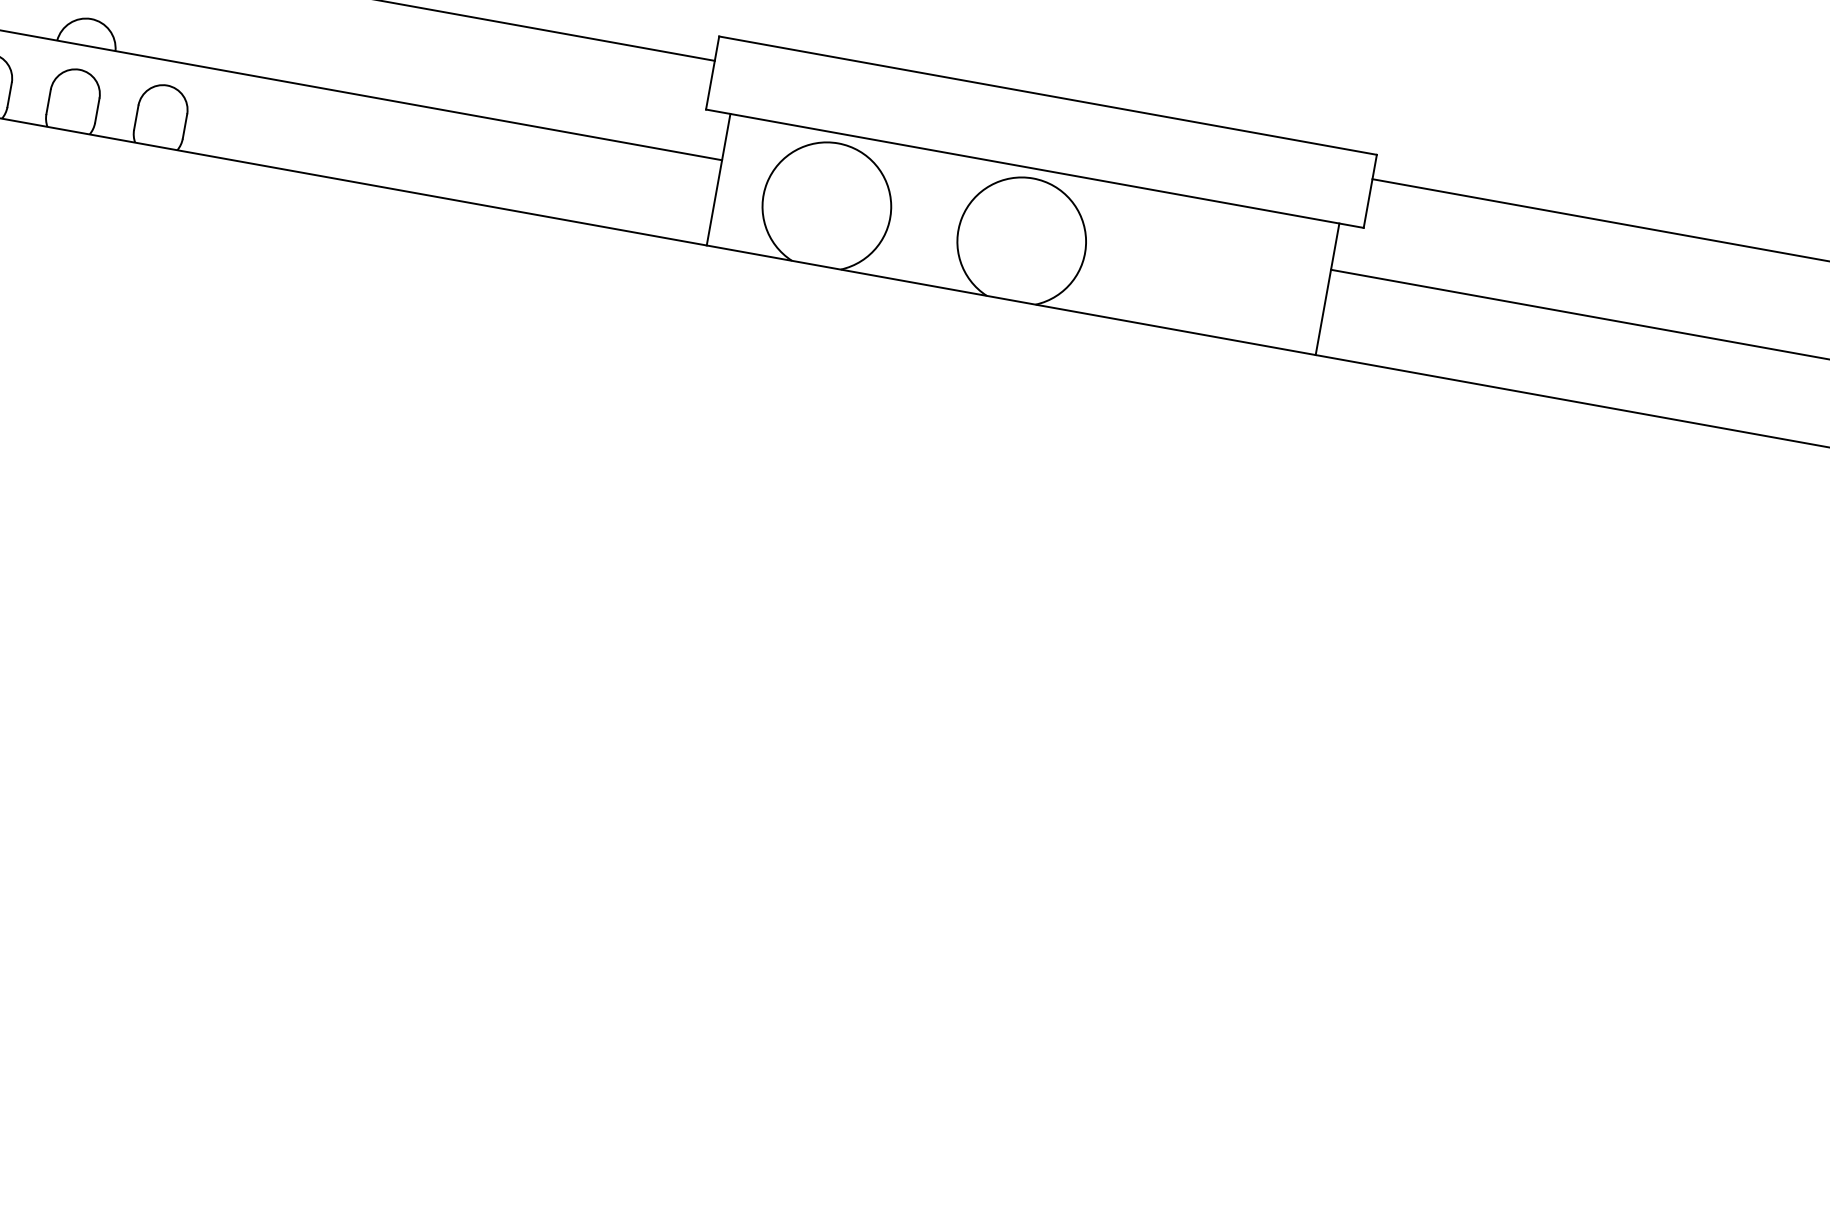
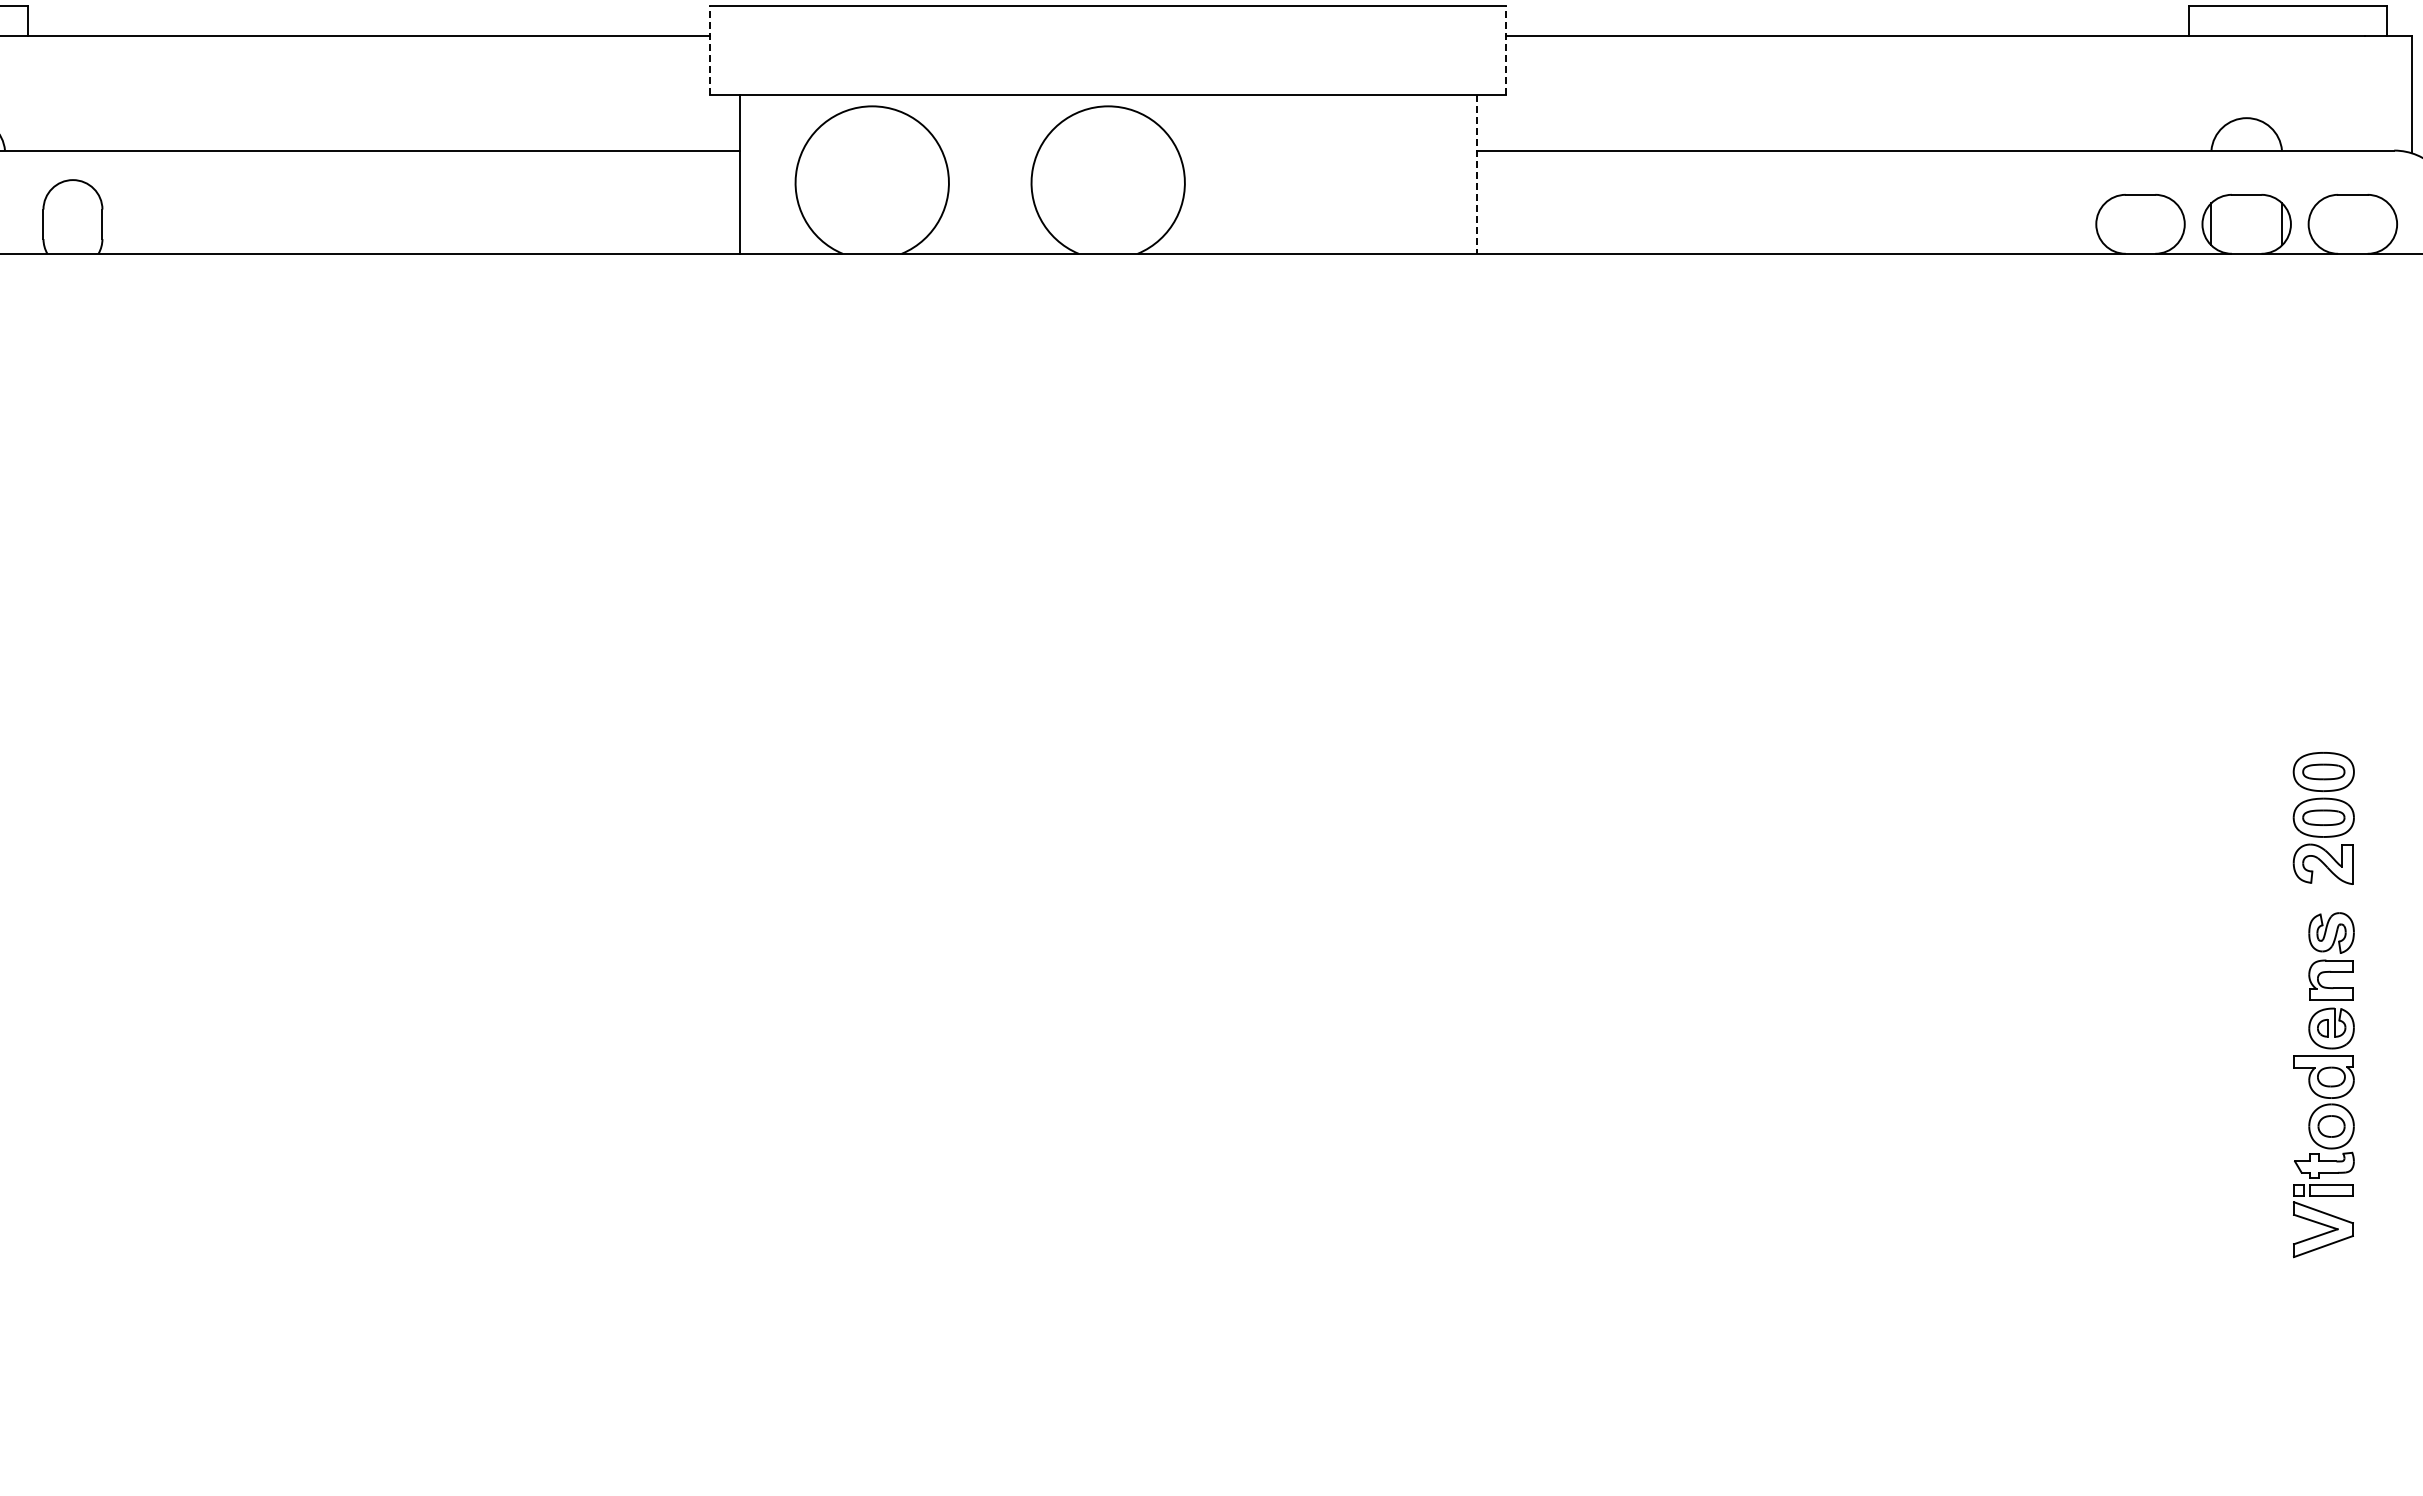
line: (713, 72) -> (710, 49), solid -> dashed
line: (1370, 190) -> (1506, 49), solid -> dashed
line: (1327, 289) -> (1476, 174), solid -> dashed

